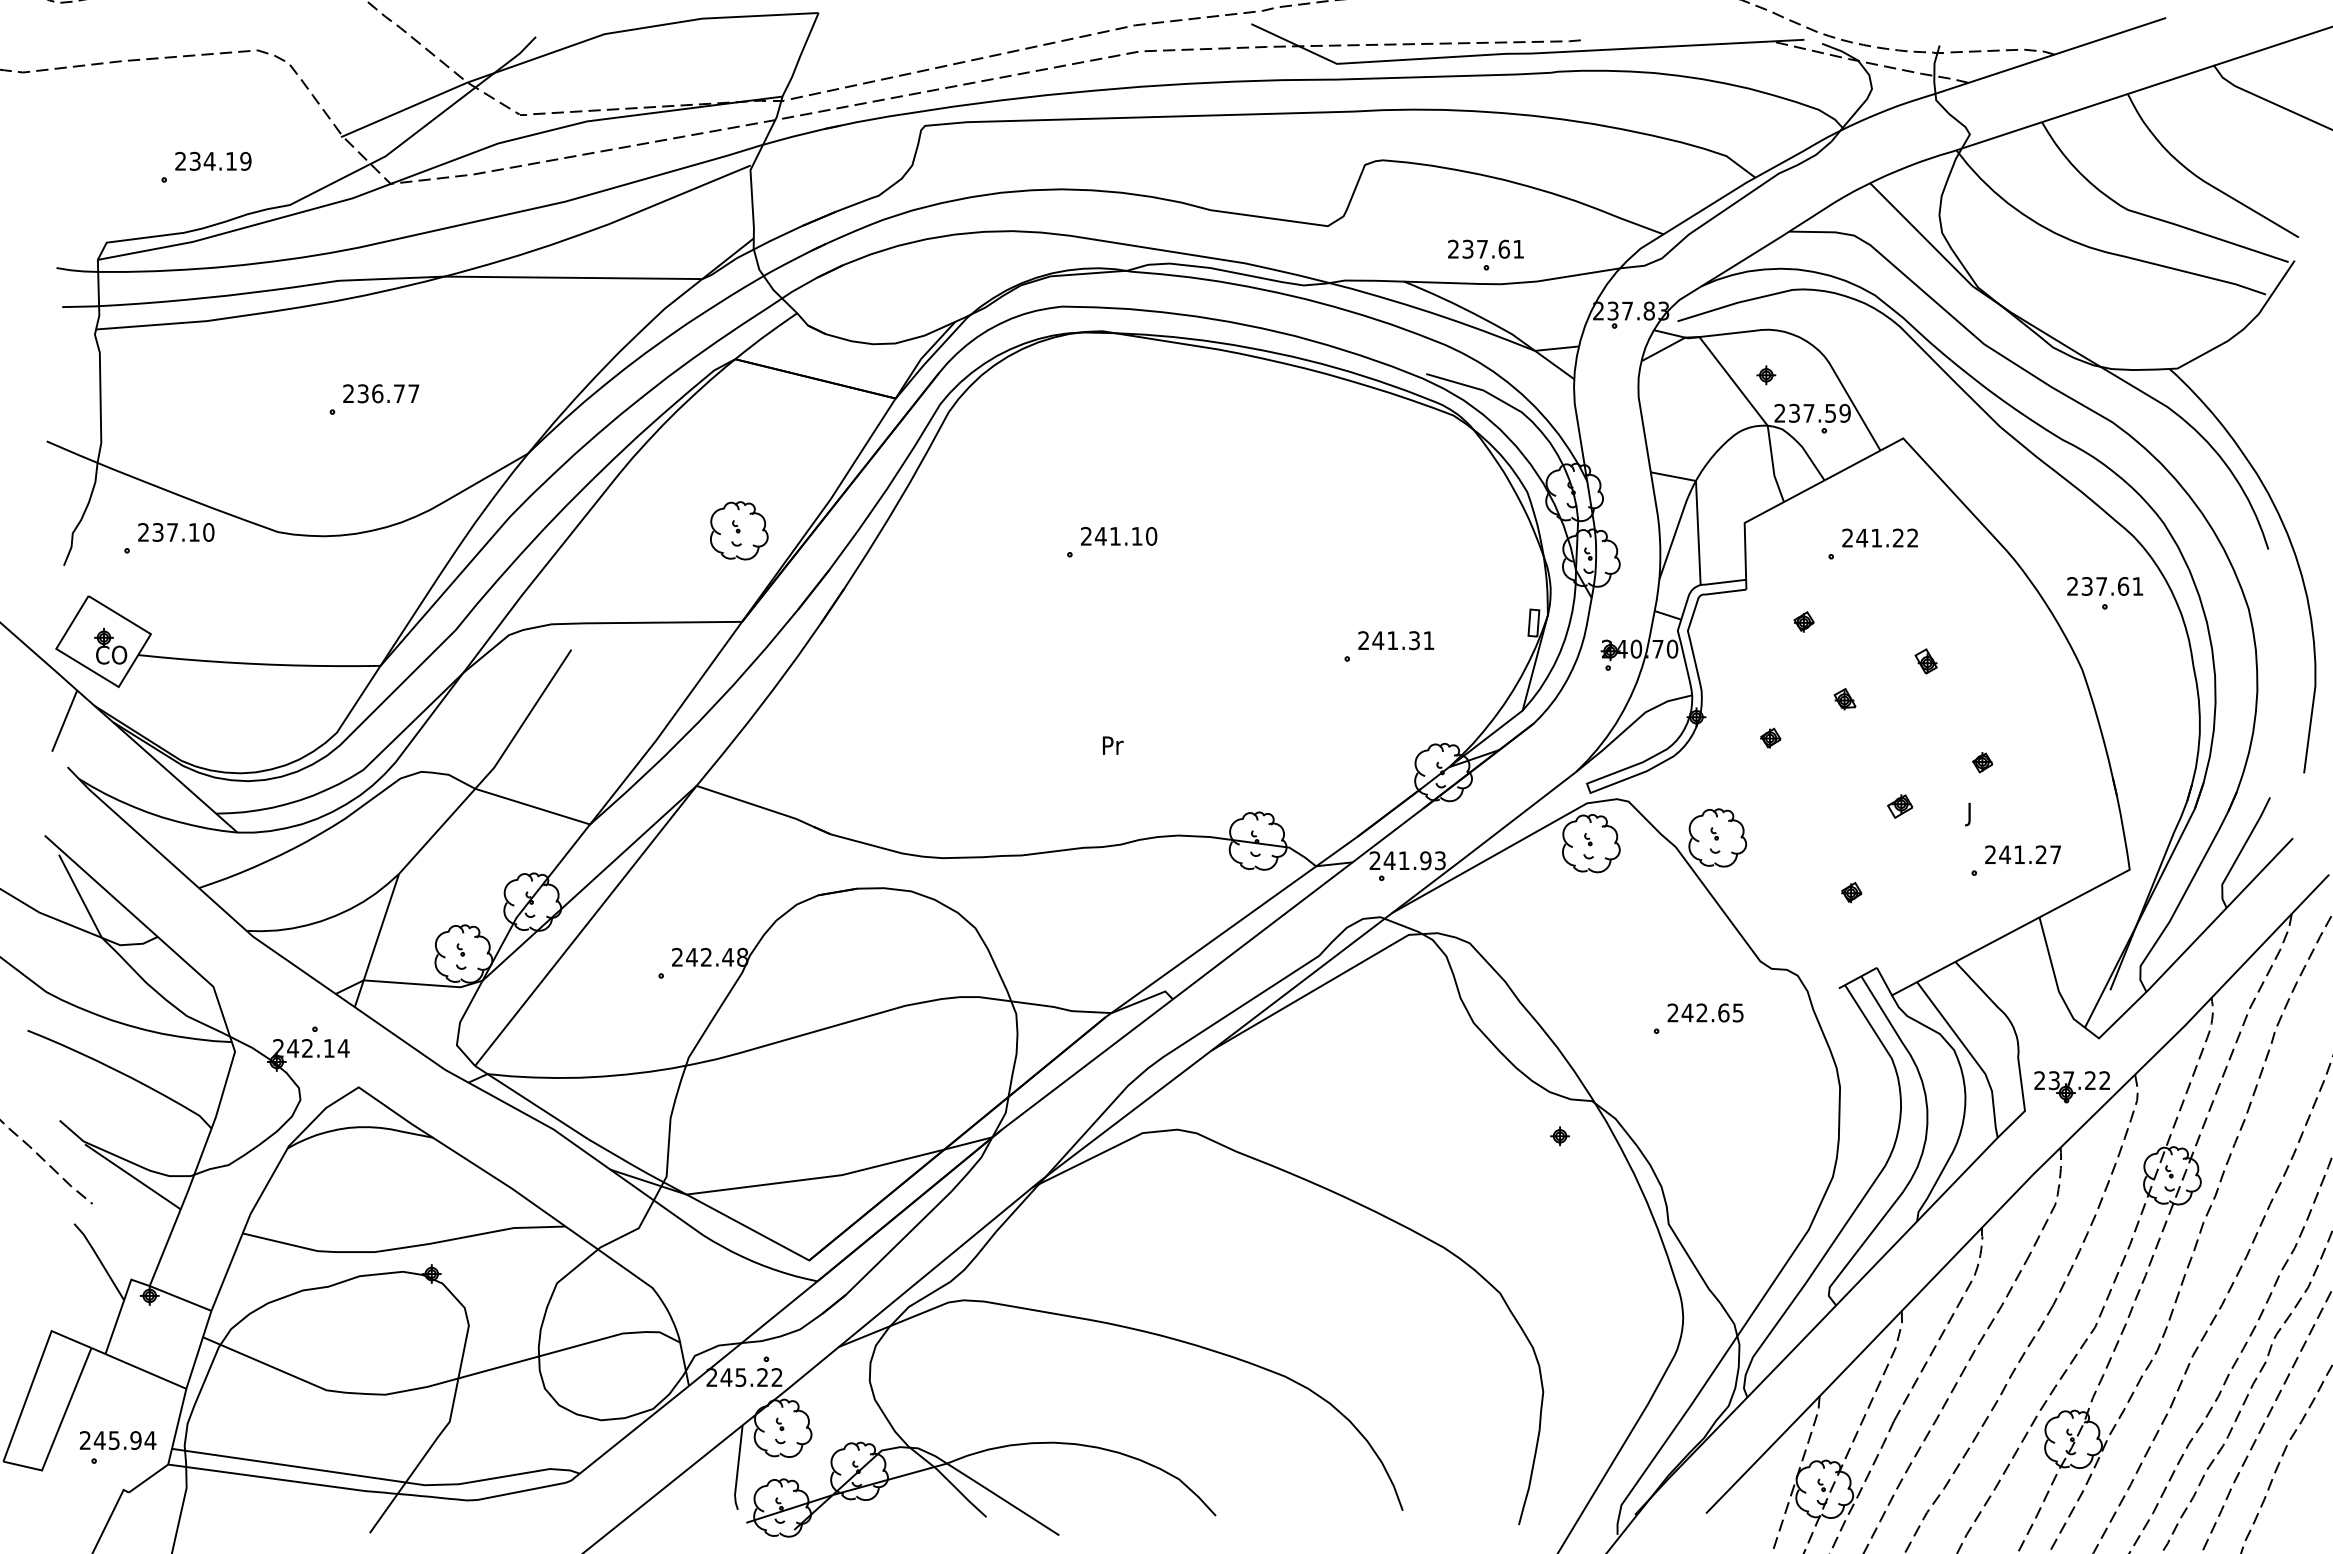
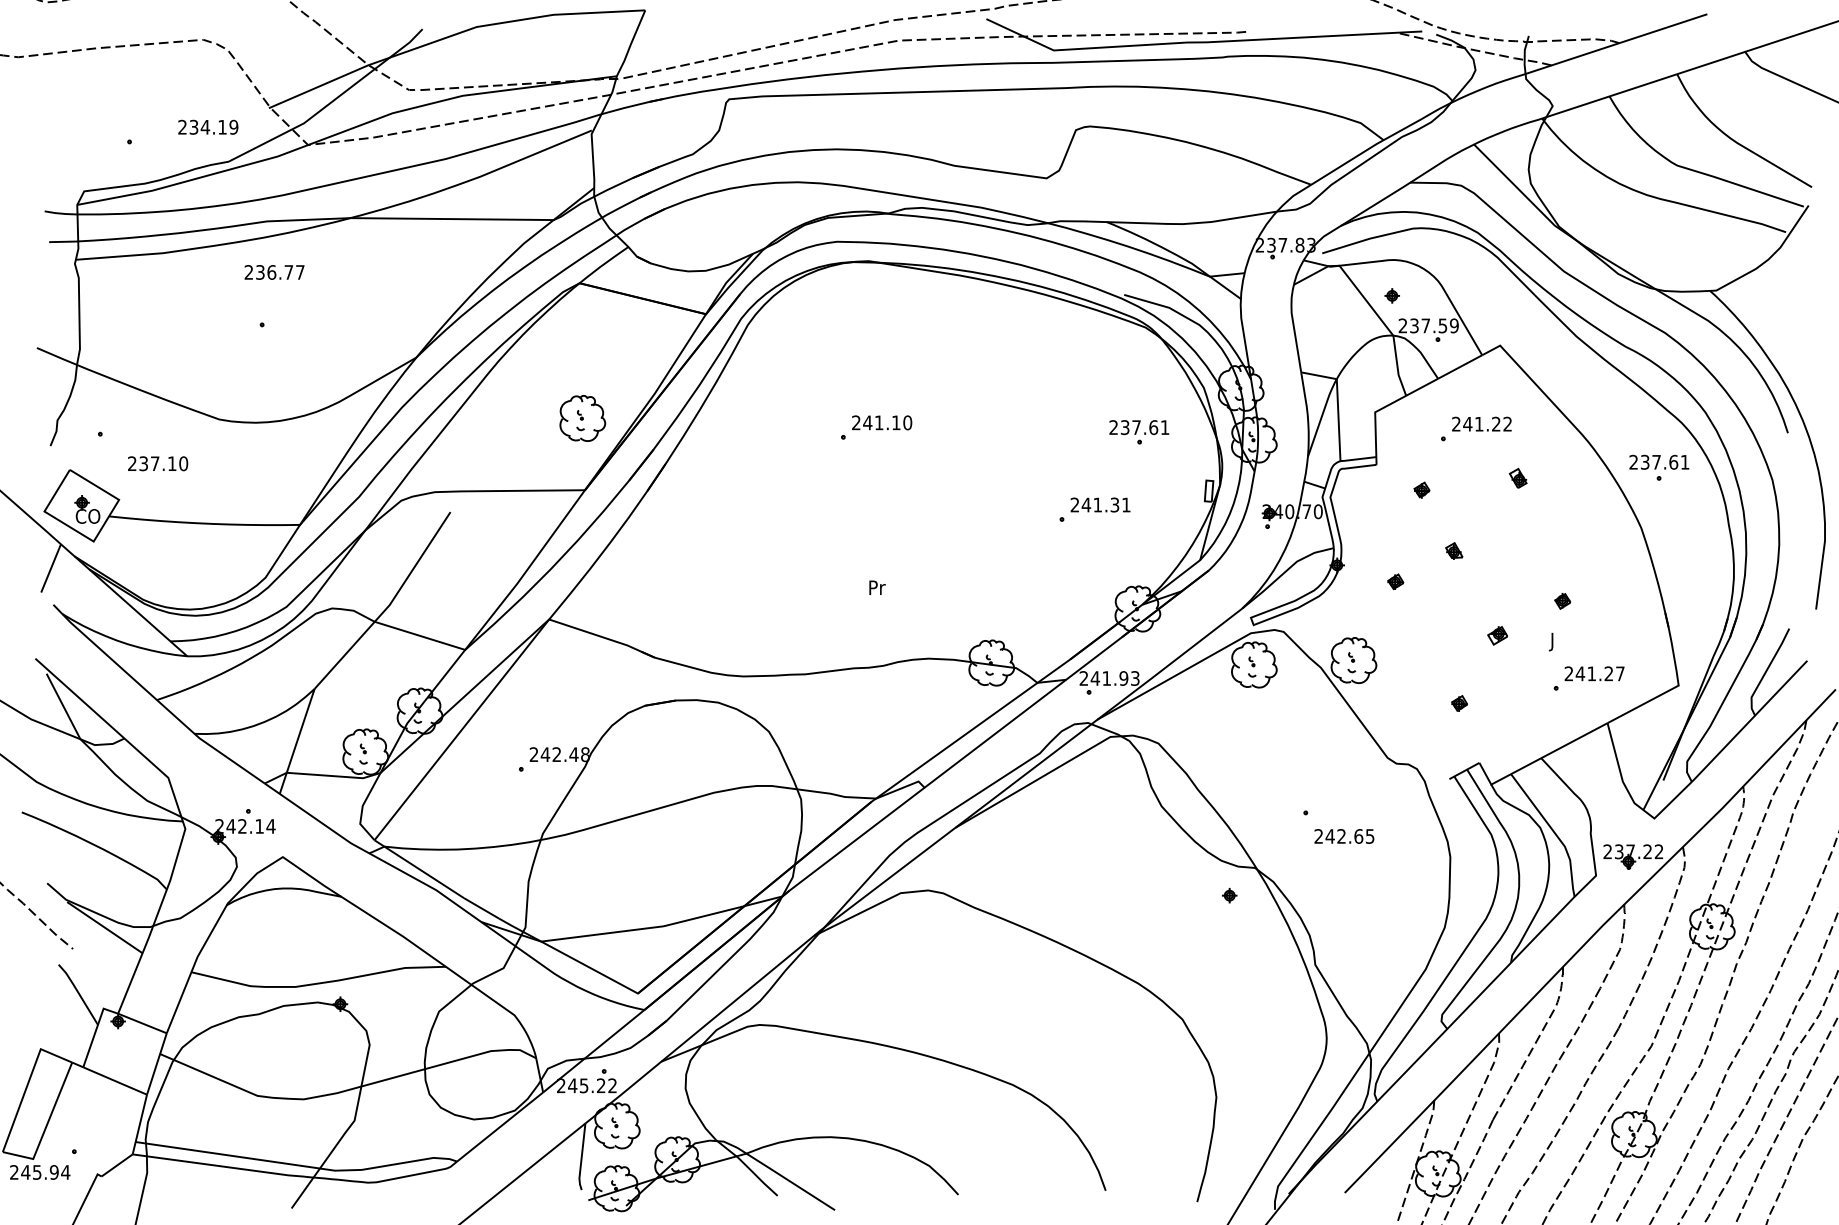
text: (213, 160) -> (208, 126), moved
part: (1486, 255) -> (1139, 432), moved
text: (381, 393) -> (274, 272), moved
text: (176, 532) -> (158, 463), moved
part: (1925, 660) -> (1517, 477), moved
text: (1705, 1012) -> (1344, 836), moved
text: (118, 1440) -> (40, 1172), moved

